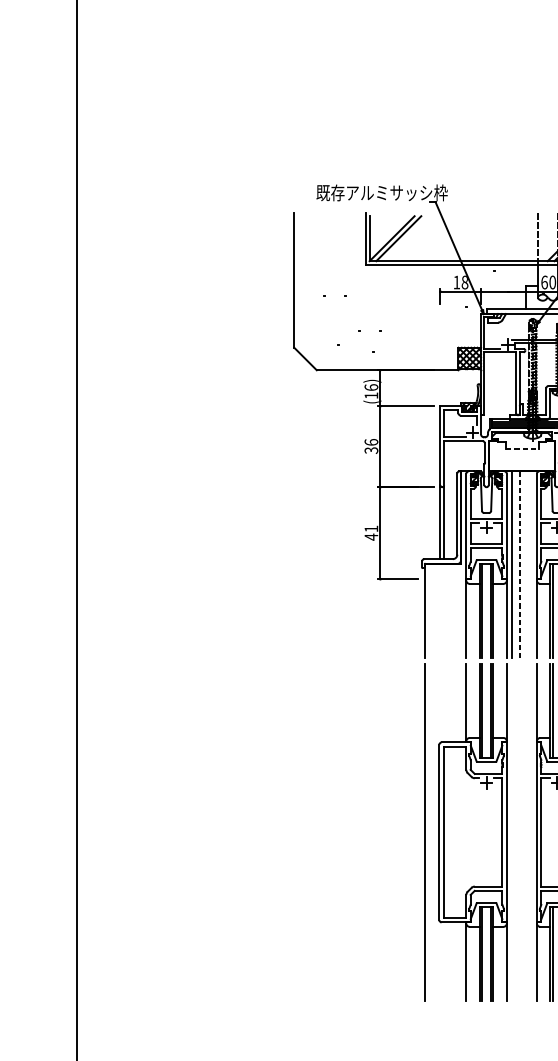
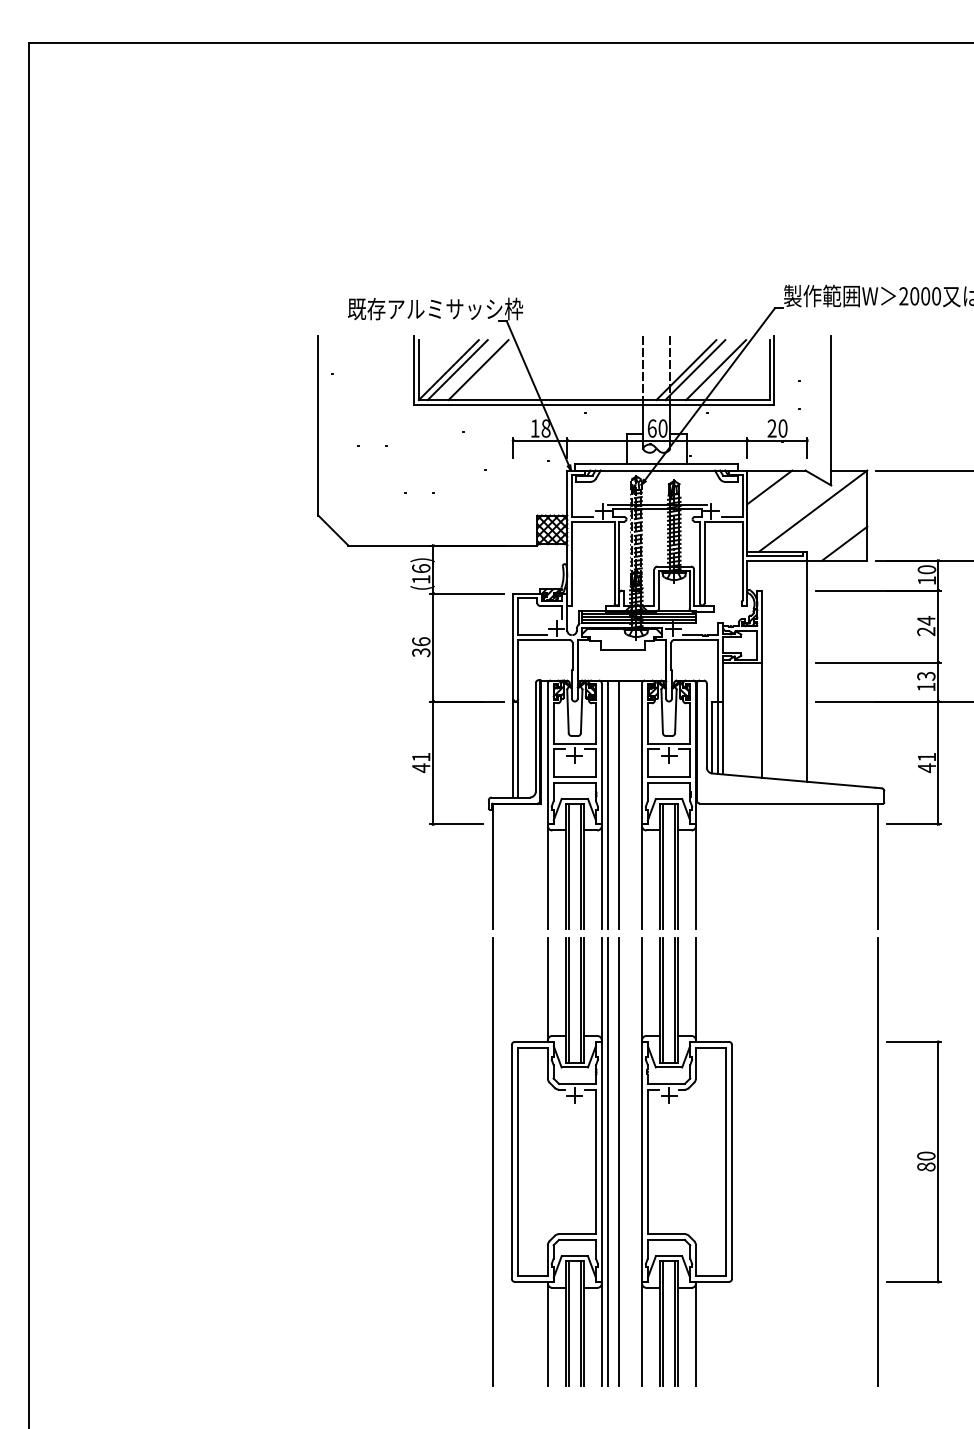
line: (414, 239) -> (478, 370), added
line: (522, 448) -> (622, 649), dashed -> solid
line: (519, 565) -> (618, 805), dashed -> solid
line: (511, 832) -> (608, 1161), added
line: (519, 832) -> (618, 1161), added

